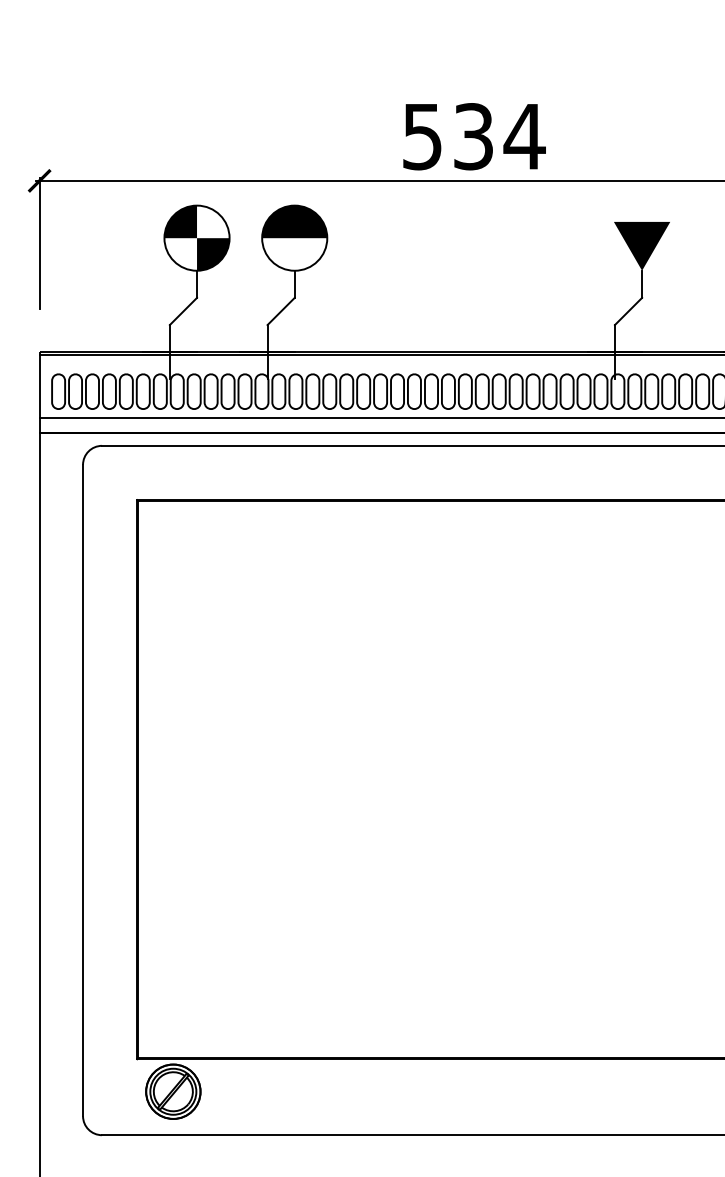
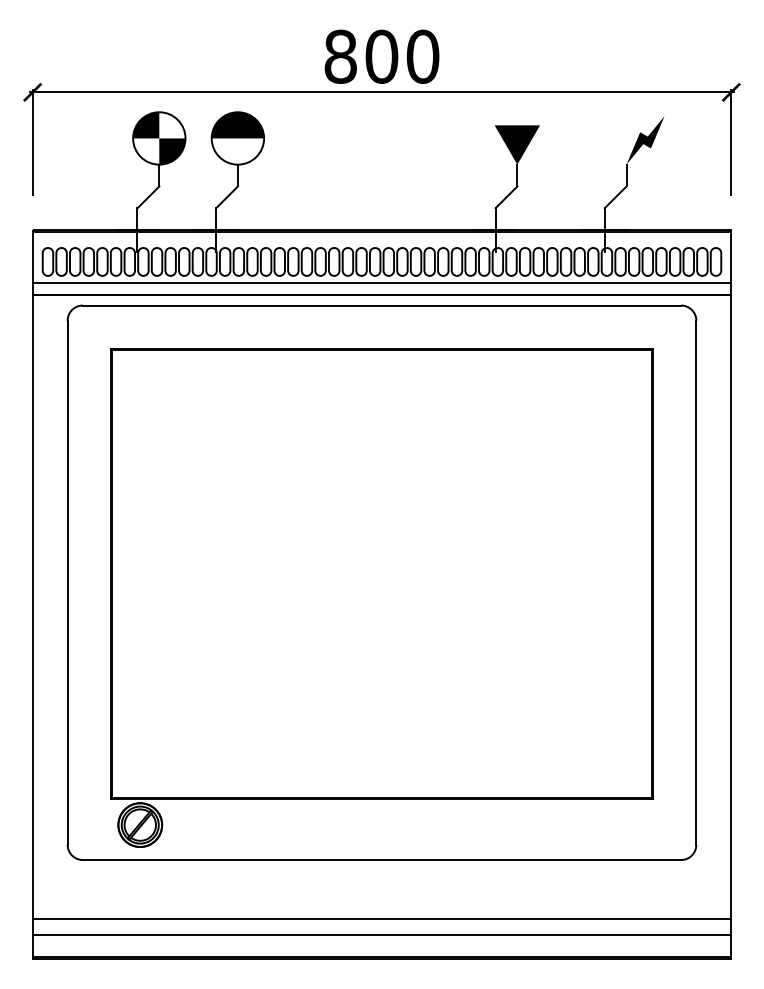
text: (473, 136) -> (381, 56), 534 -> 800

